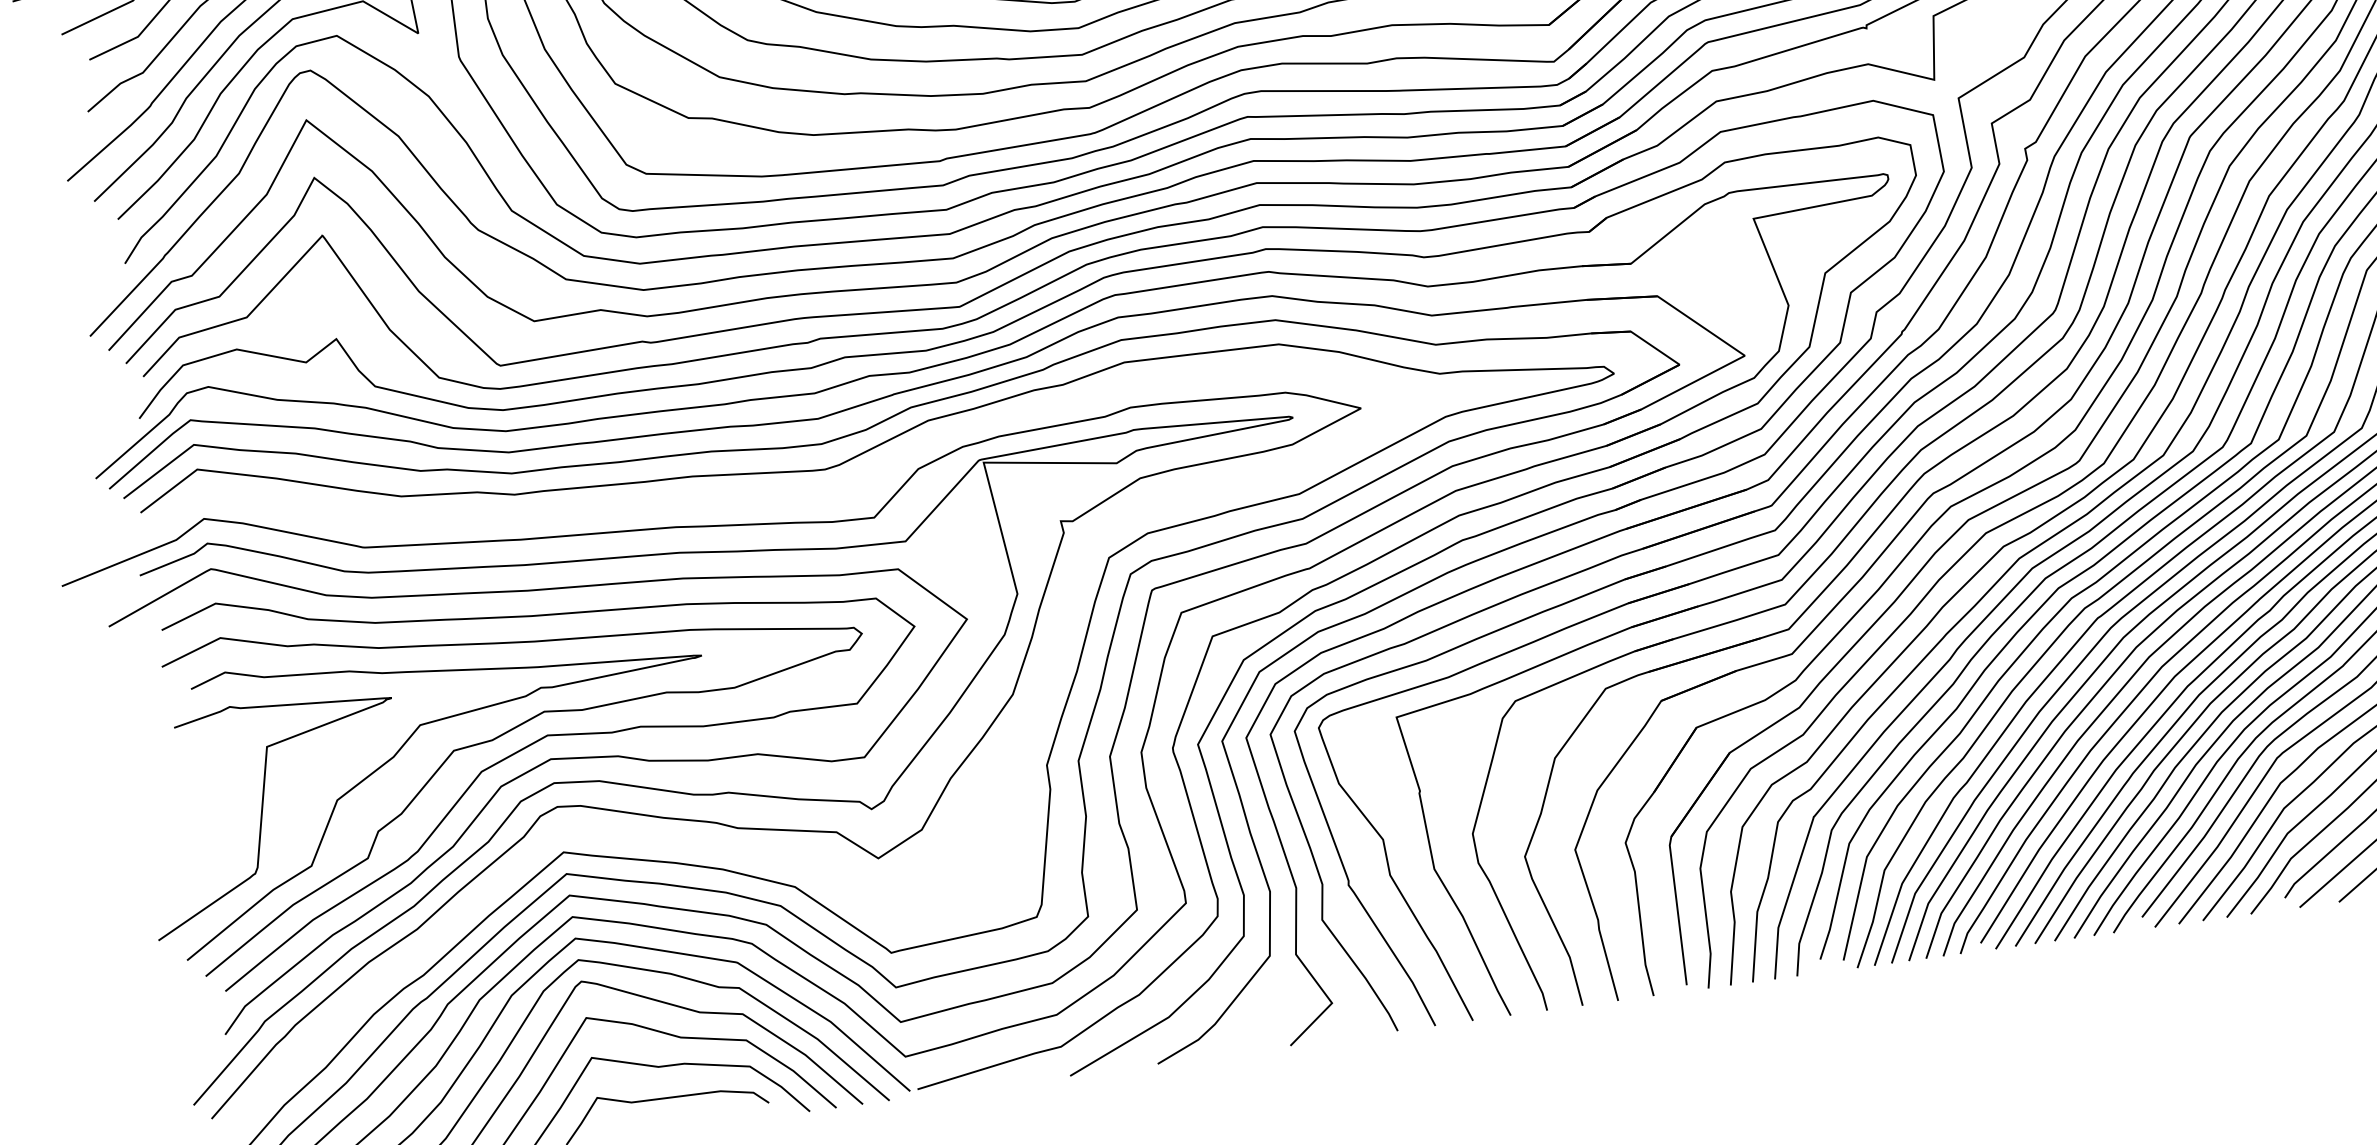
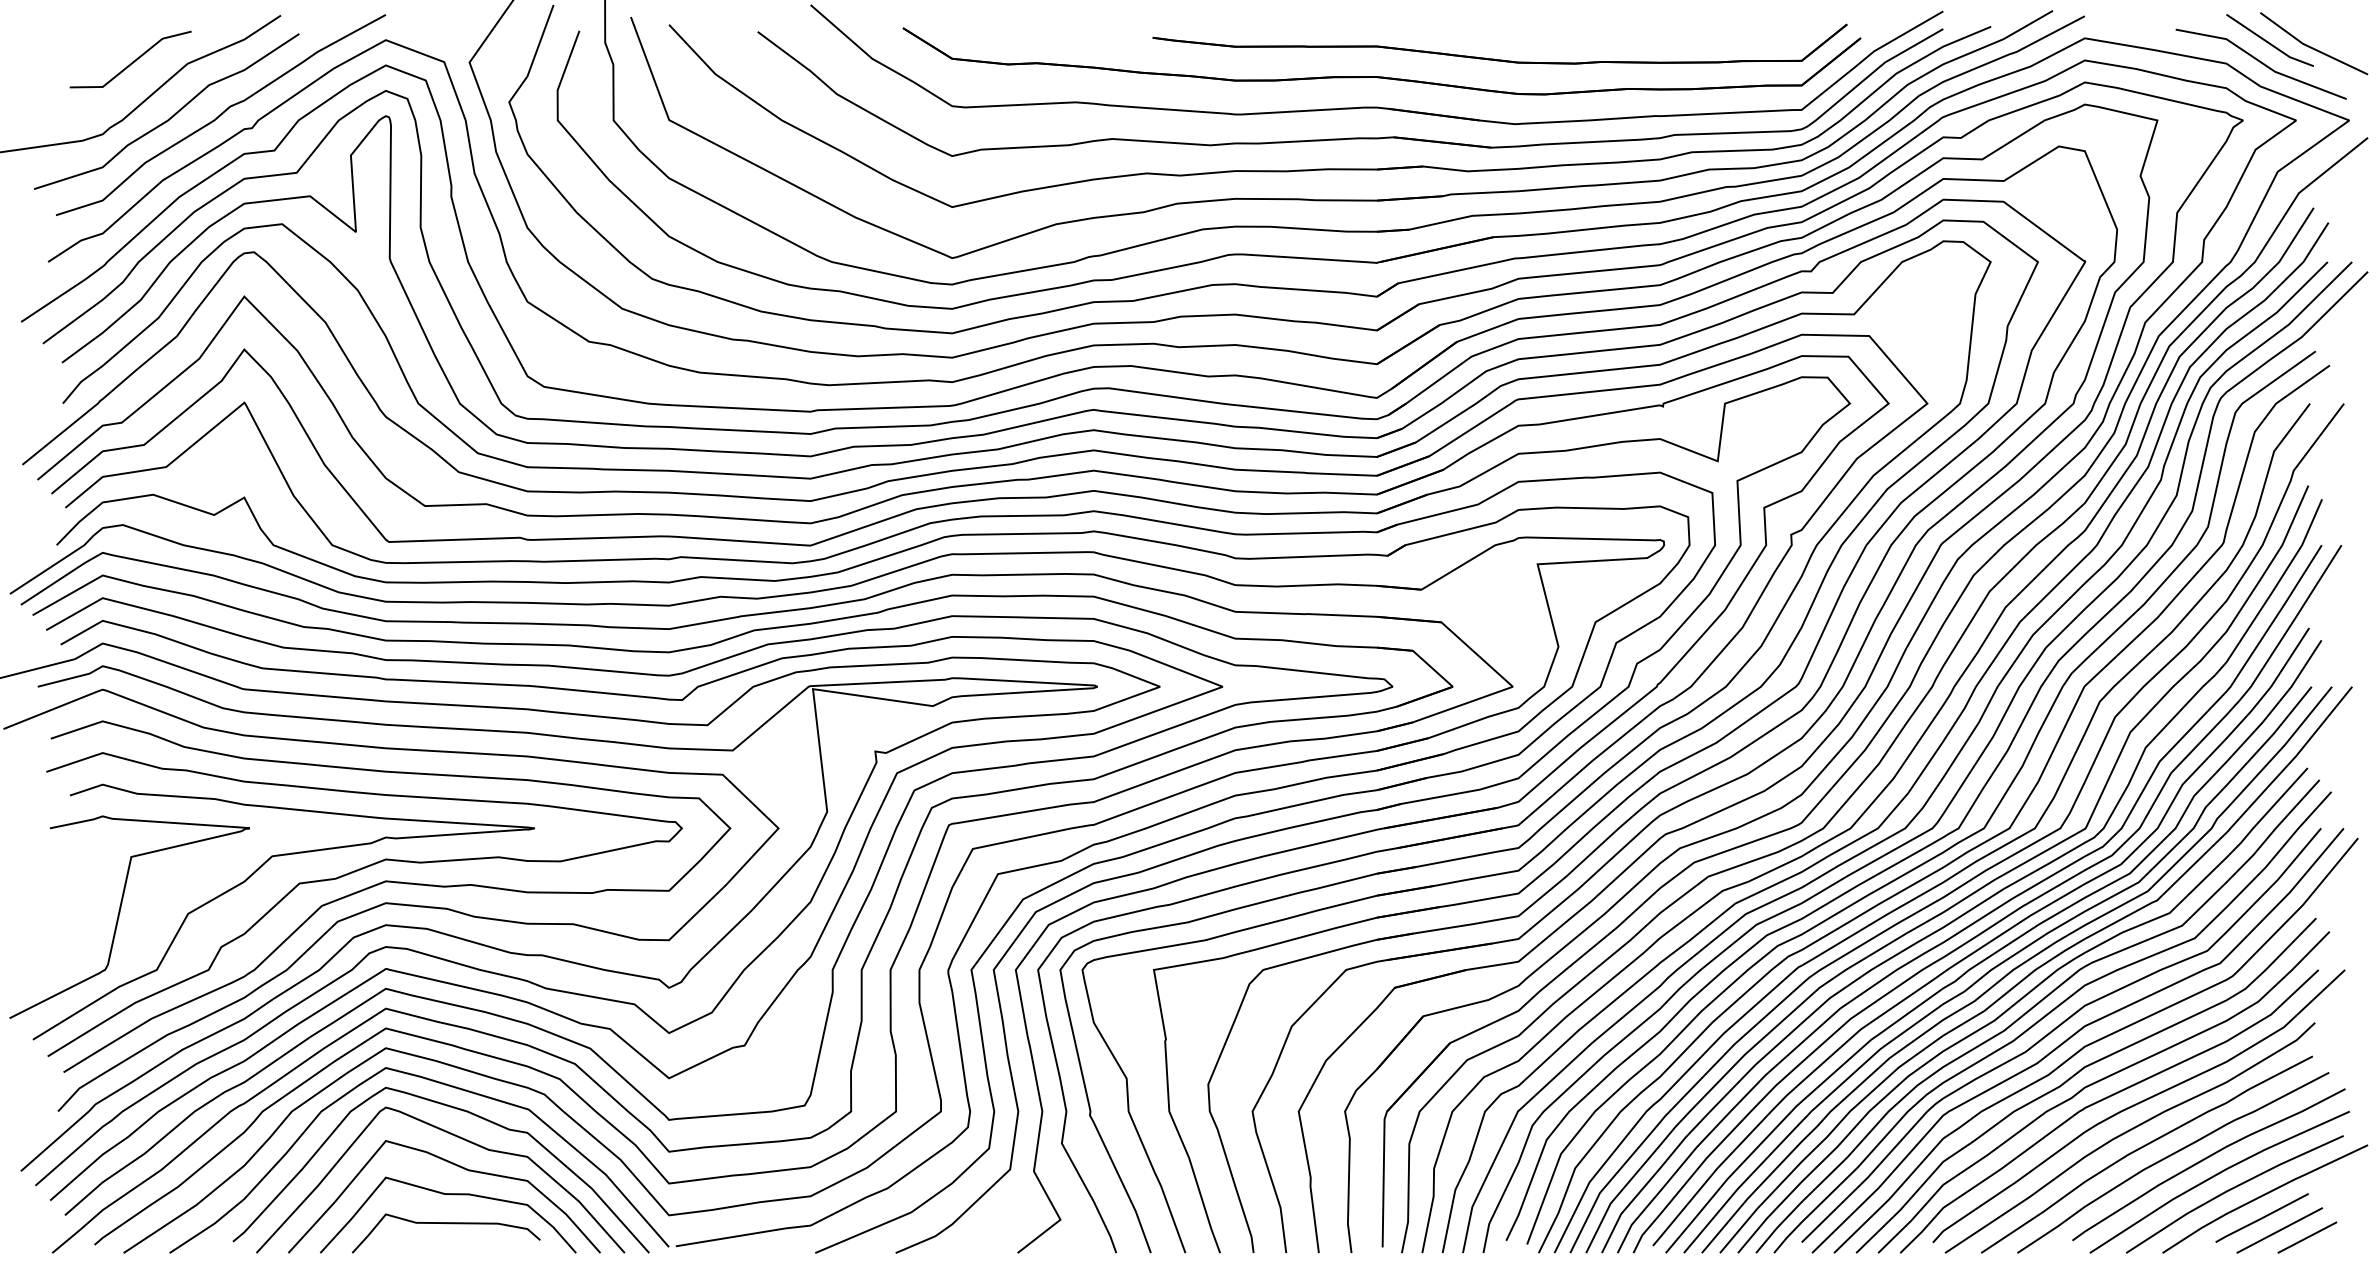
curve: (811, 861) -> (608, 1027), added

